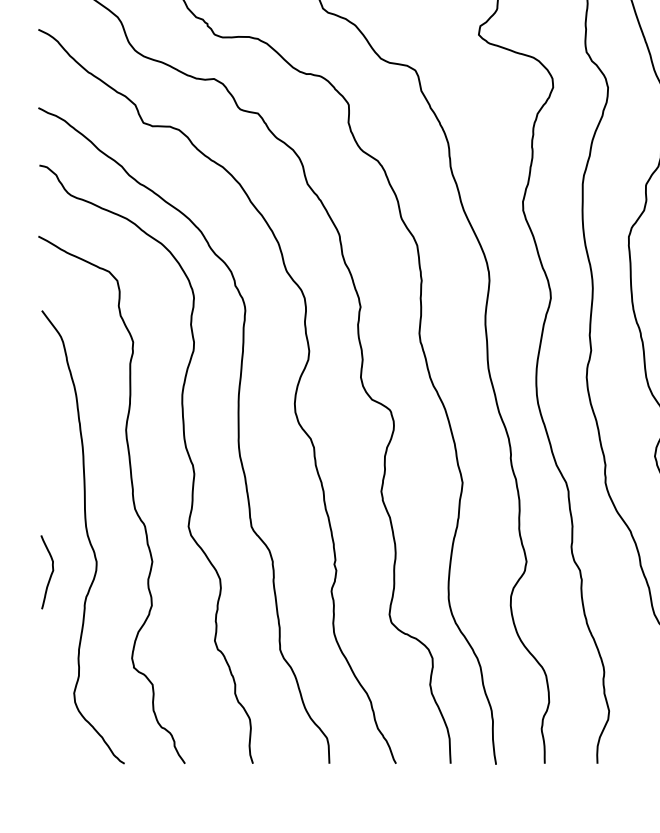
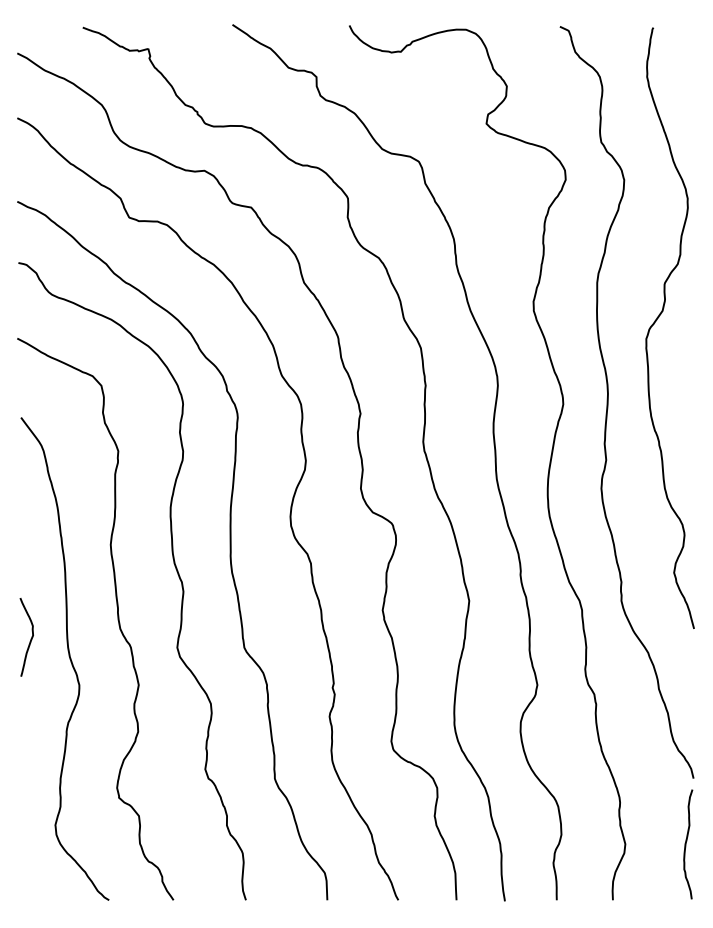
curve: (50, 573) -> (30, 638), moved

